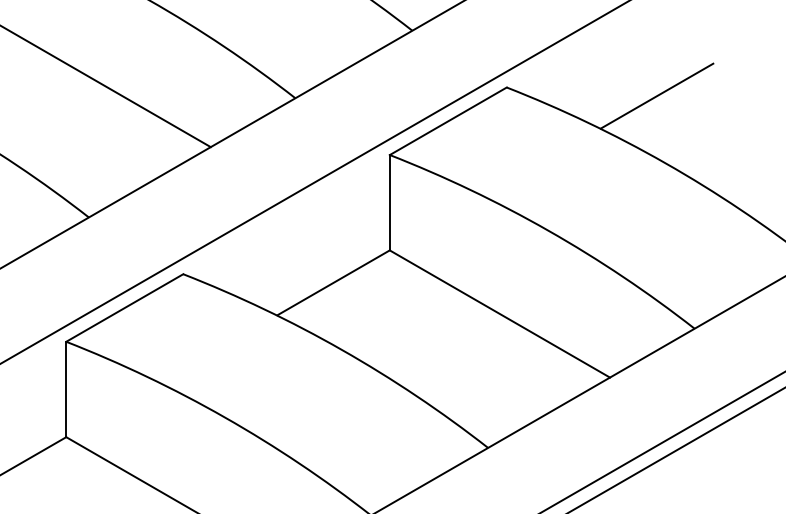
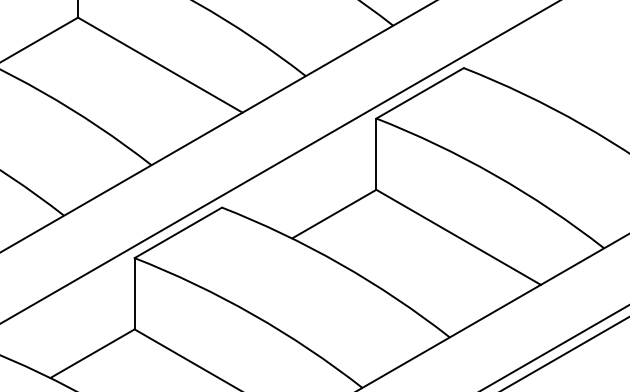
line: (657, 96) -> (576, 74), removed

